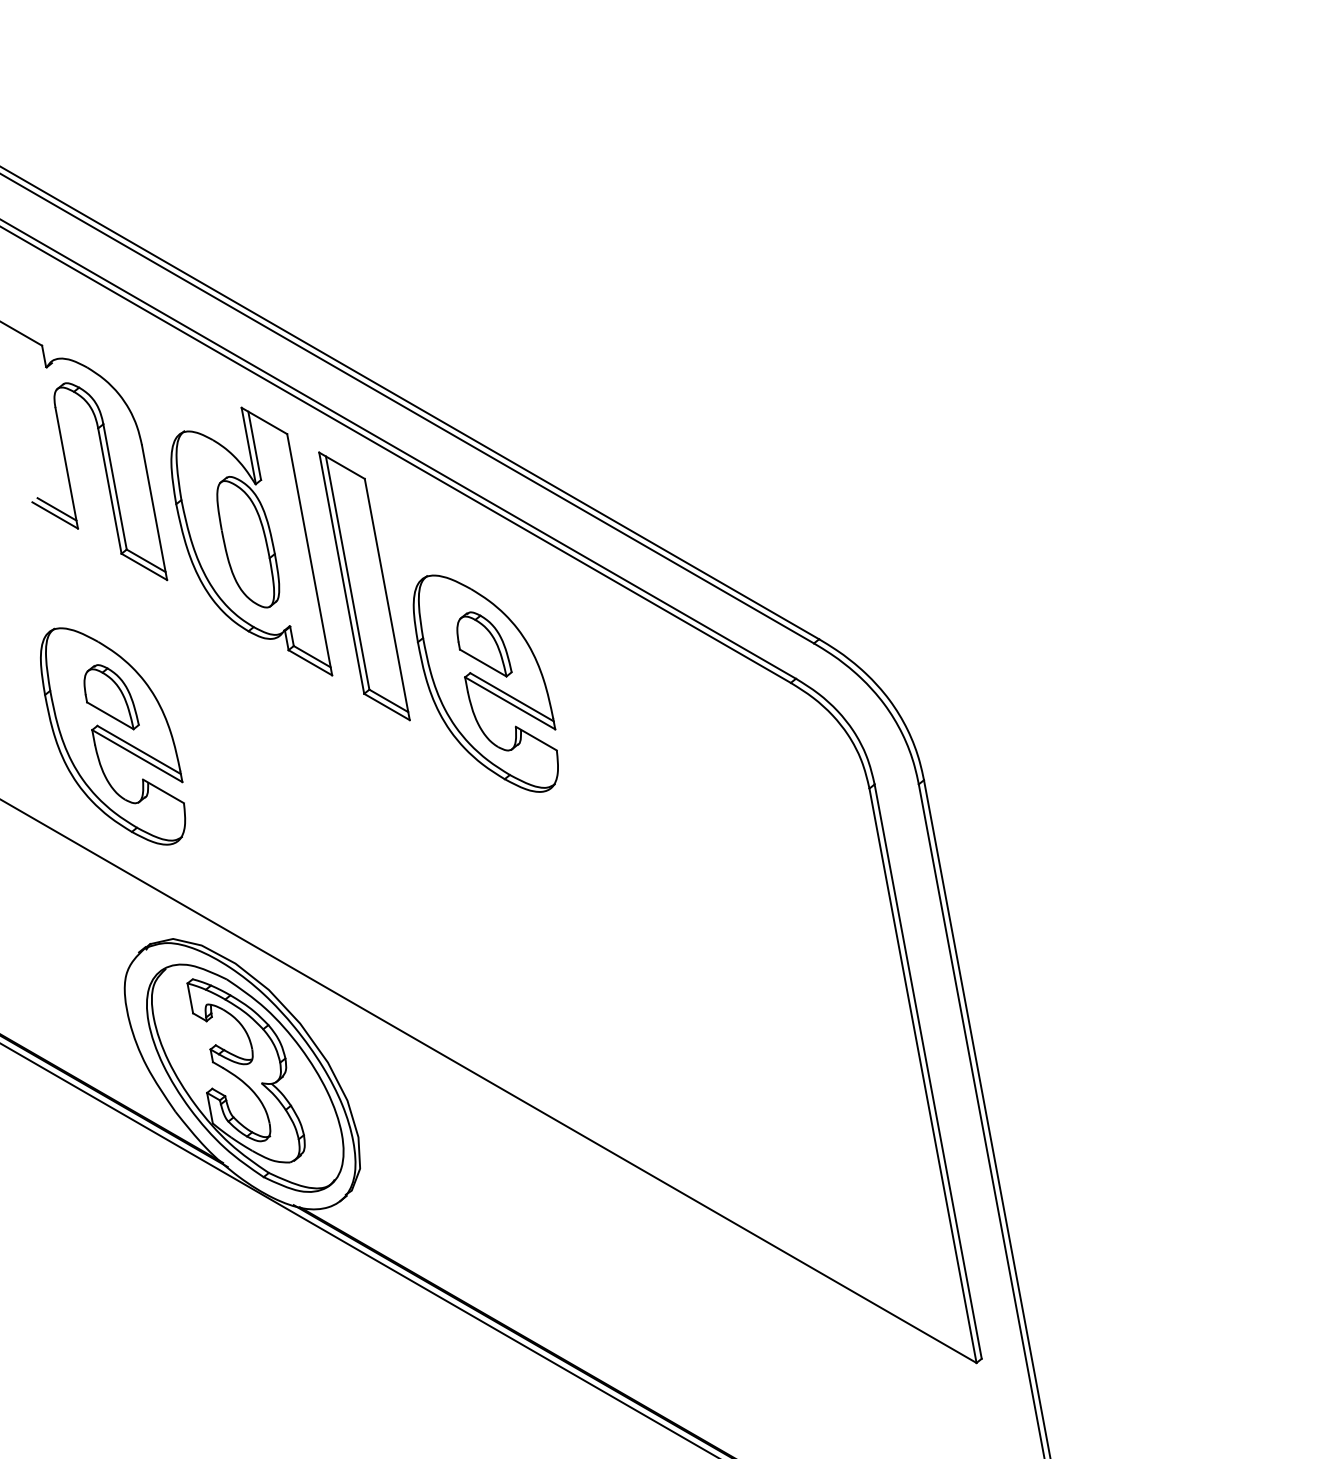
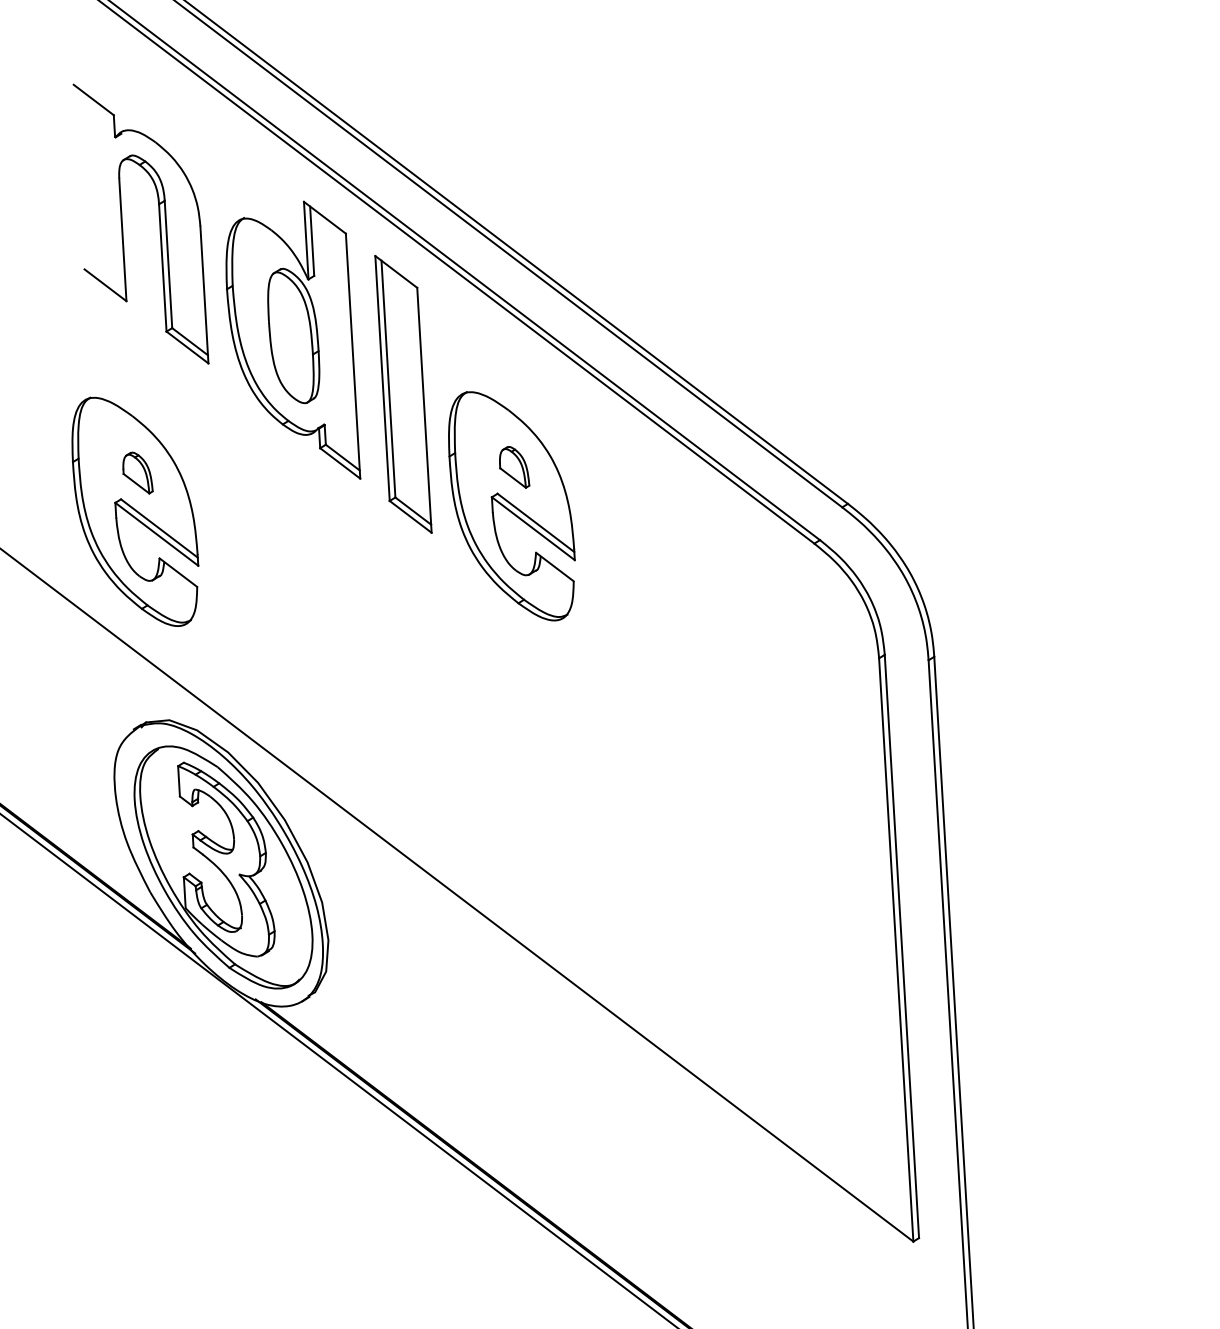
line: (56, 509) -> (107, 279), removed
part: (484, 644) -> (515, 467), size x0.6
part: (111, 697) -> (138, 472), size x0.6

